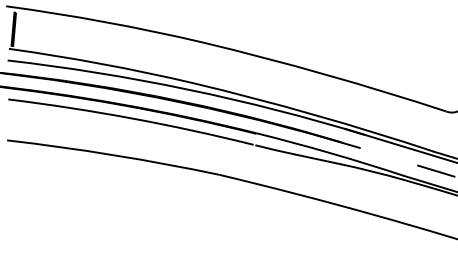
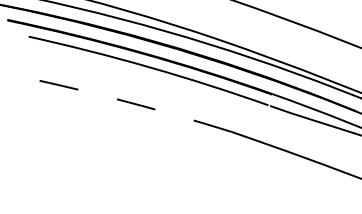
arc: (113, 155) -> (127, 102), solid -> dashed

